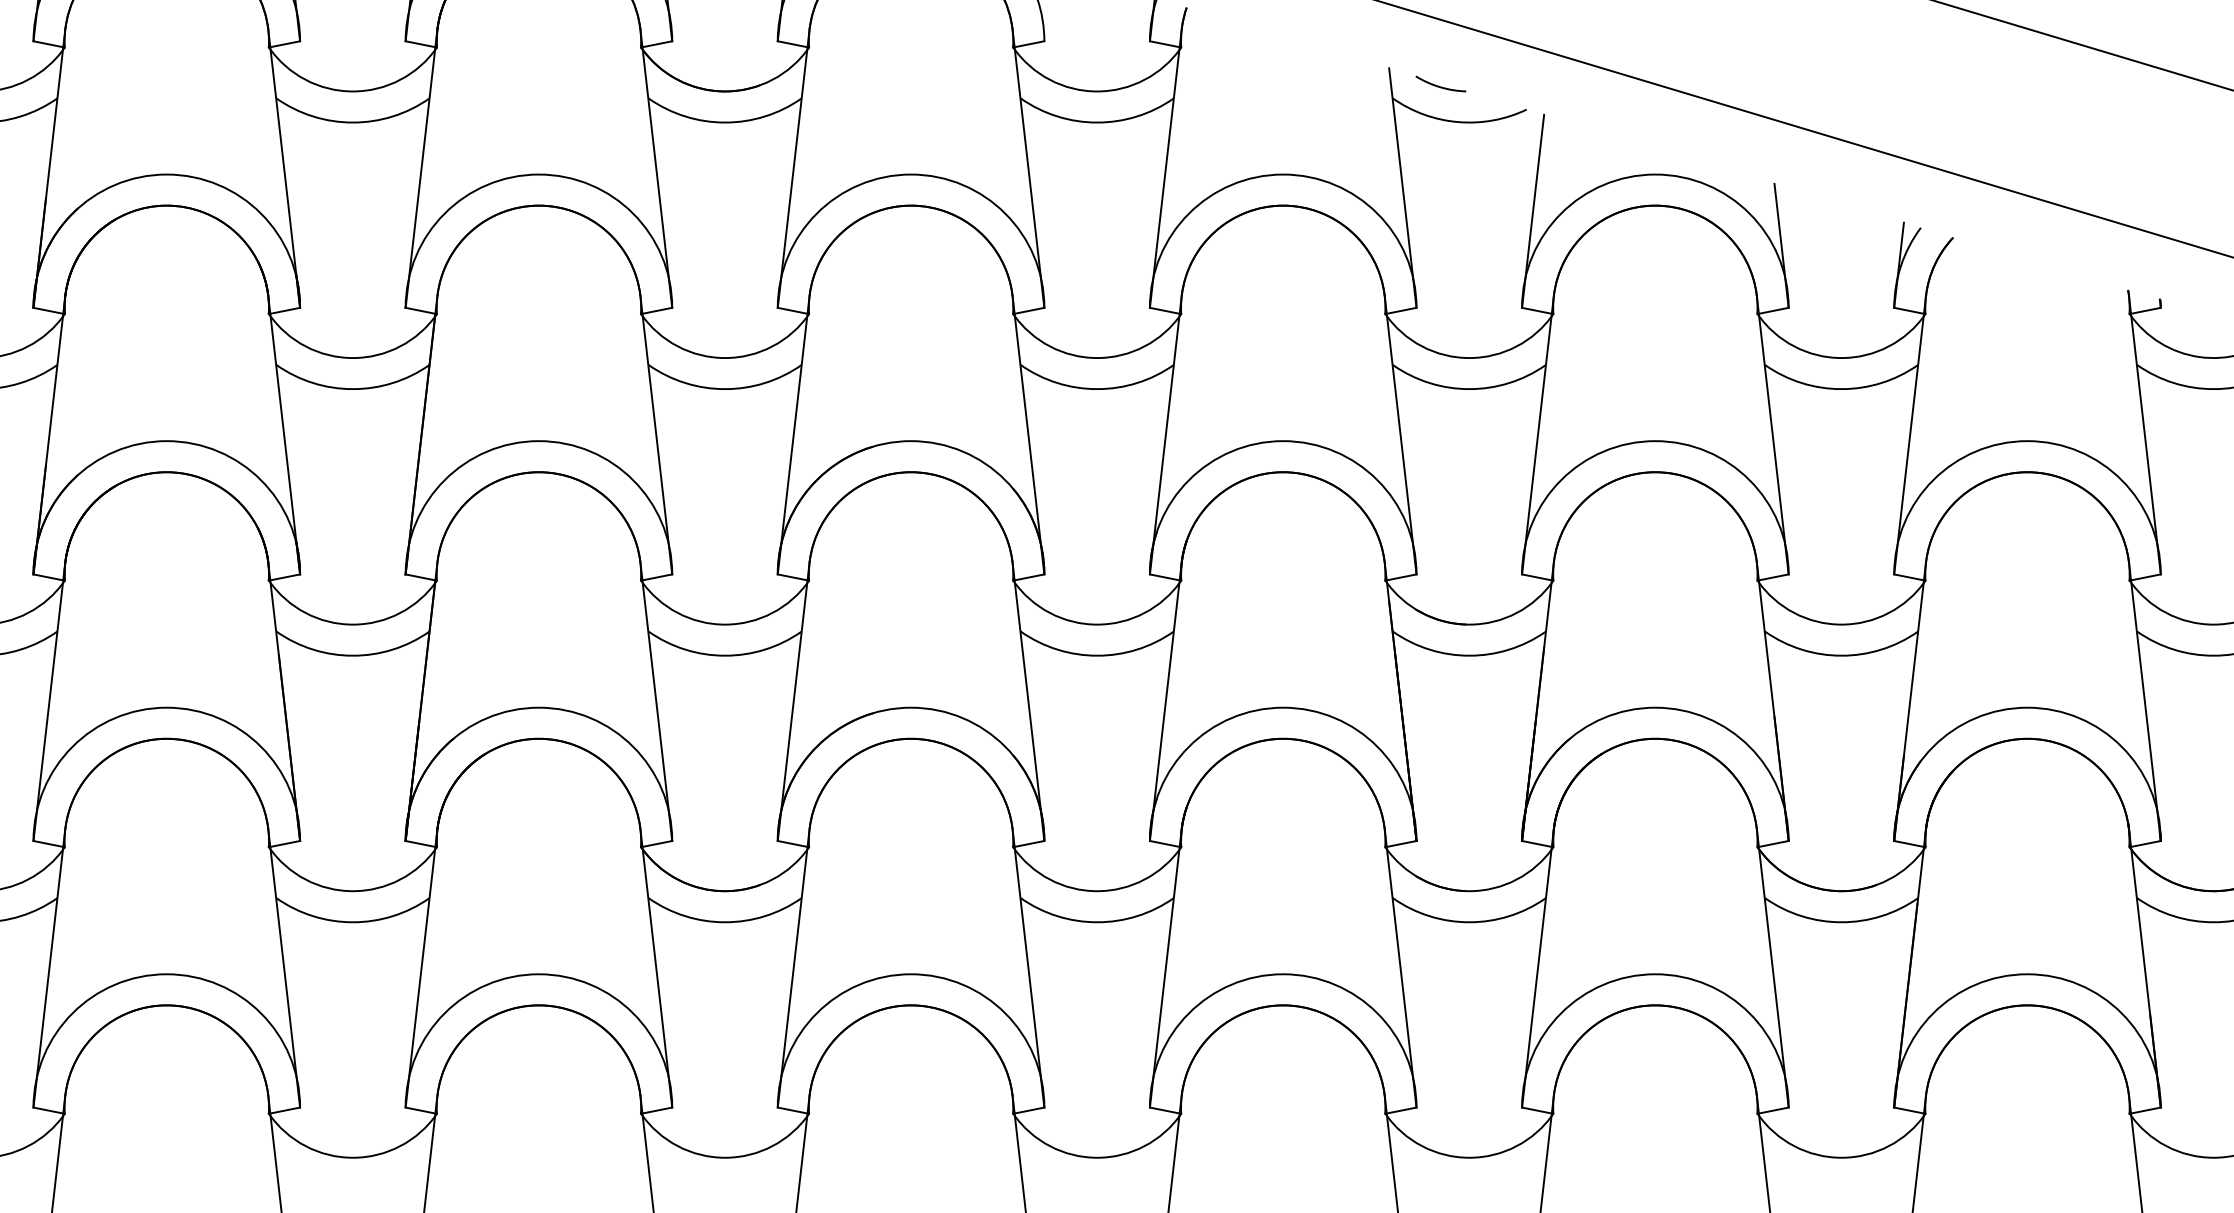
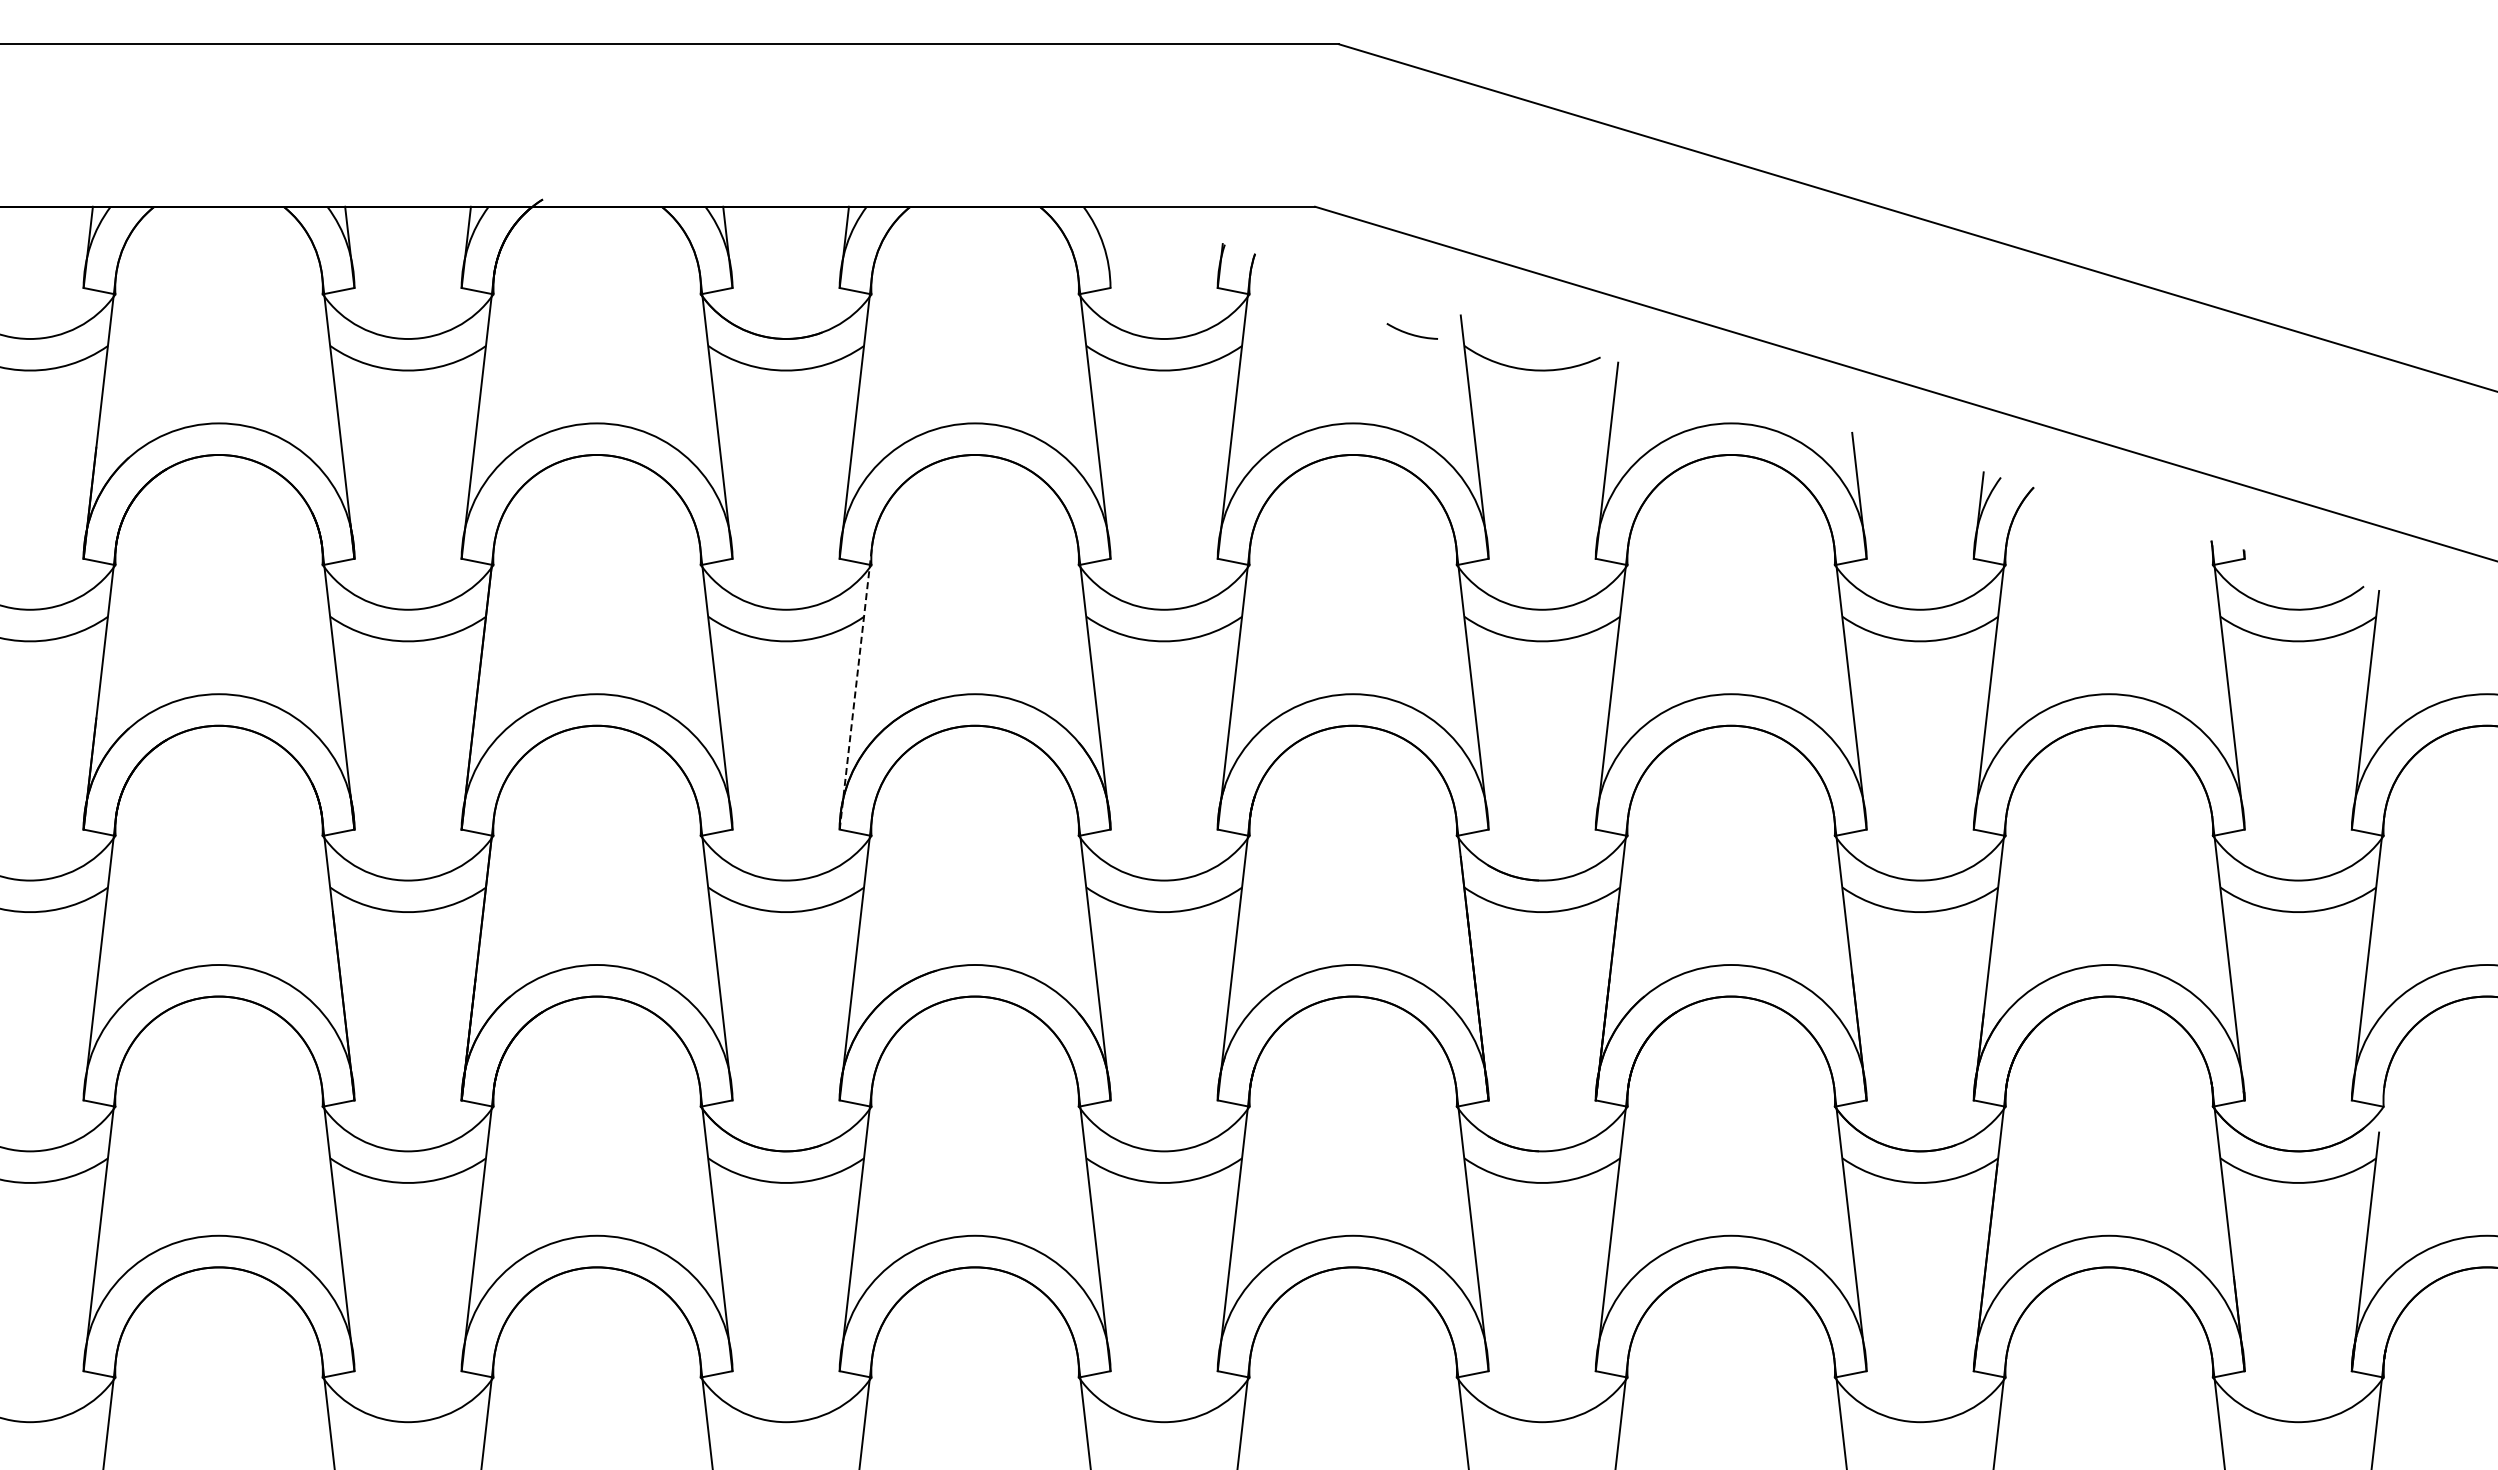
arc: (1440, 86) -> (1411, 333), moved
line: (793, 434) -> (855, 687), solid -> dashed

